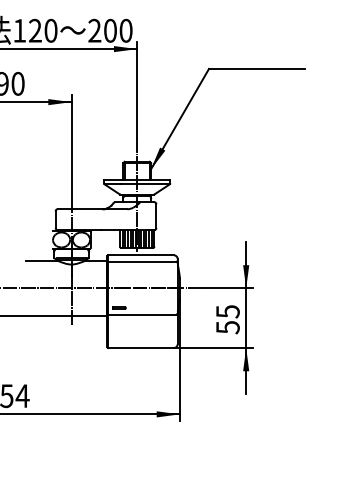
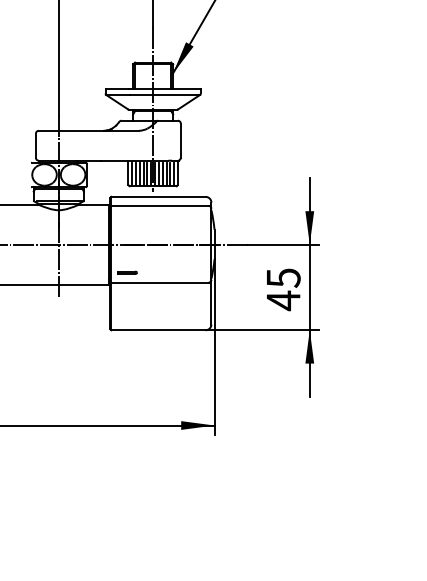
text: (227, 327) -> (282, 300), 55 -> 45

